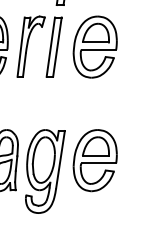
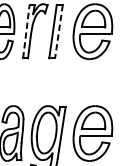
line: (21, 47) -> (26, 31), solid -> dashed
line: (57, 47) -> (59, 31), solid -> dashed

